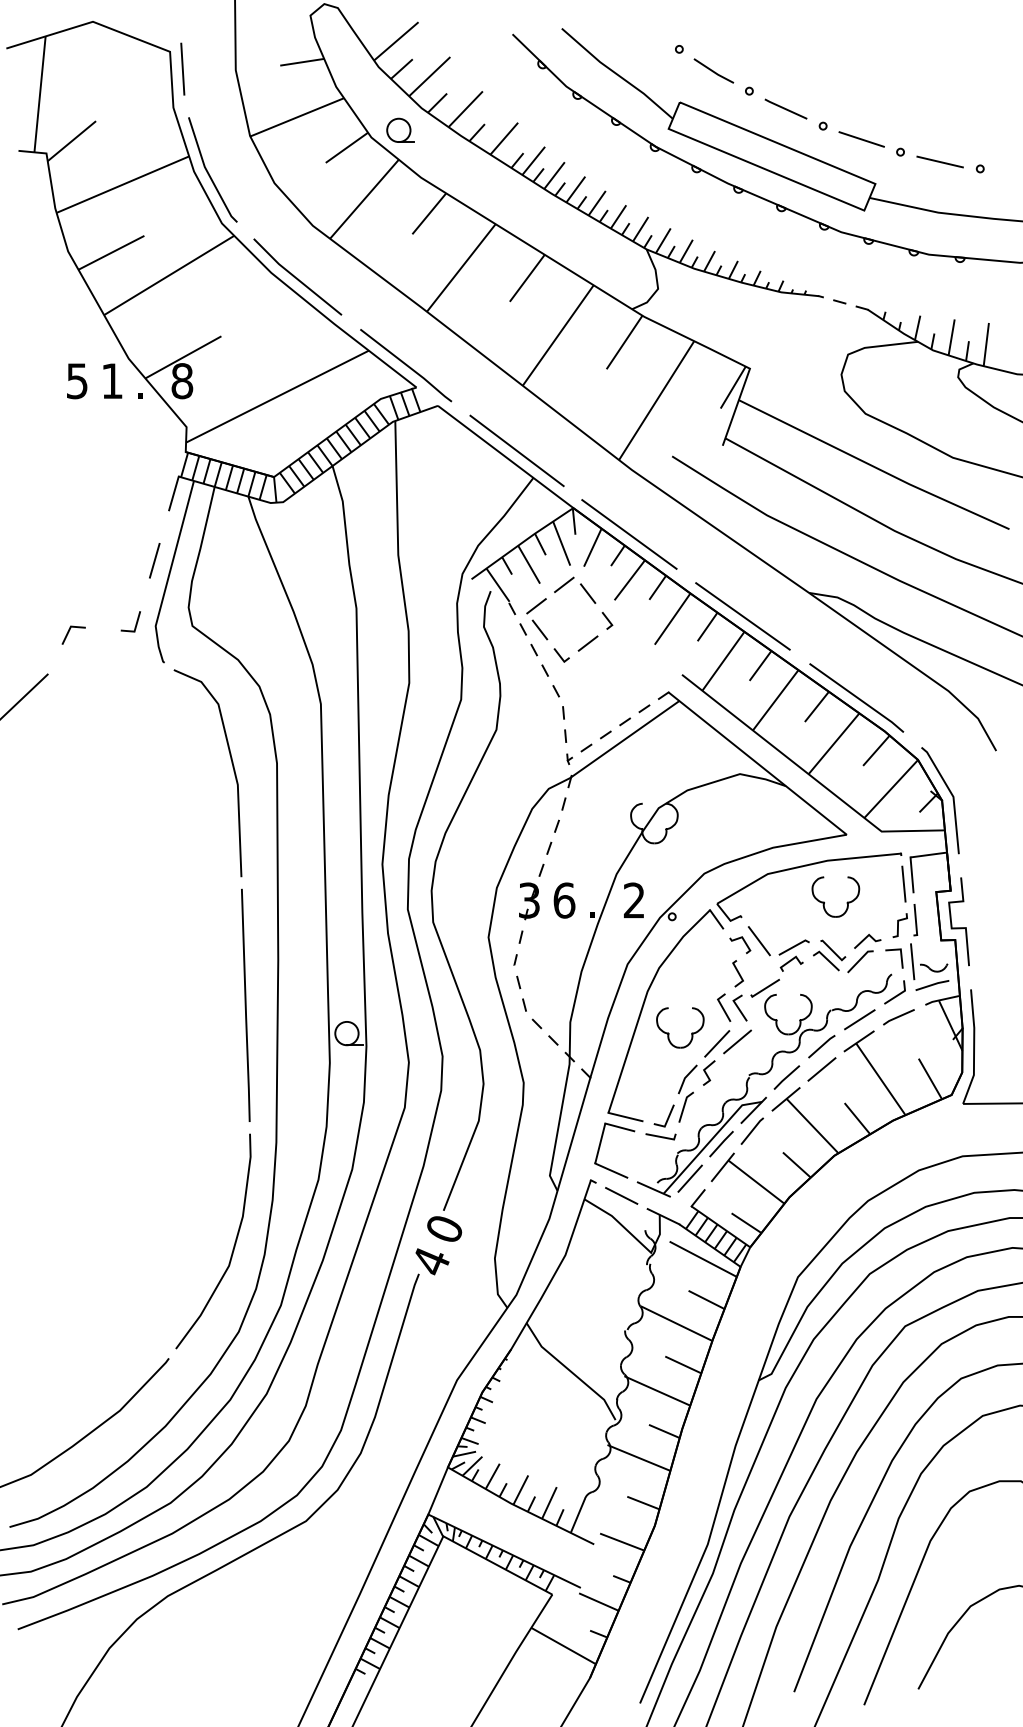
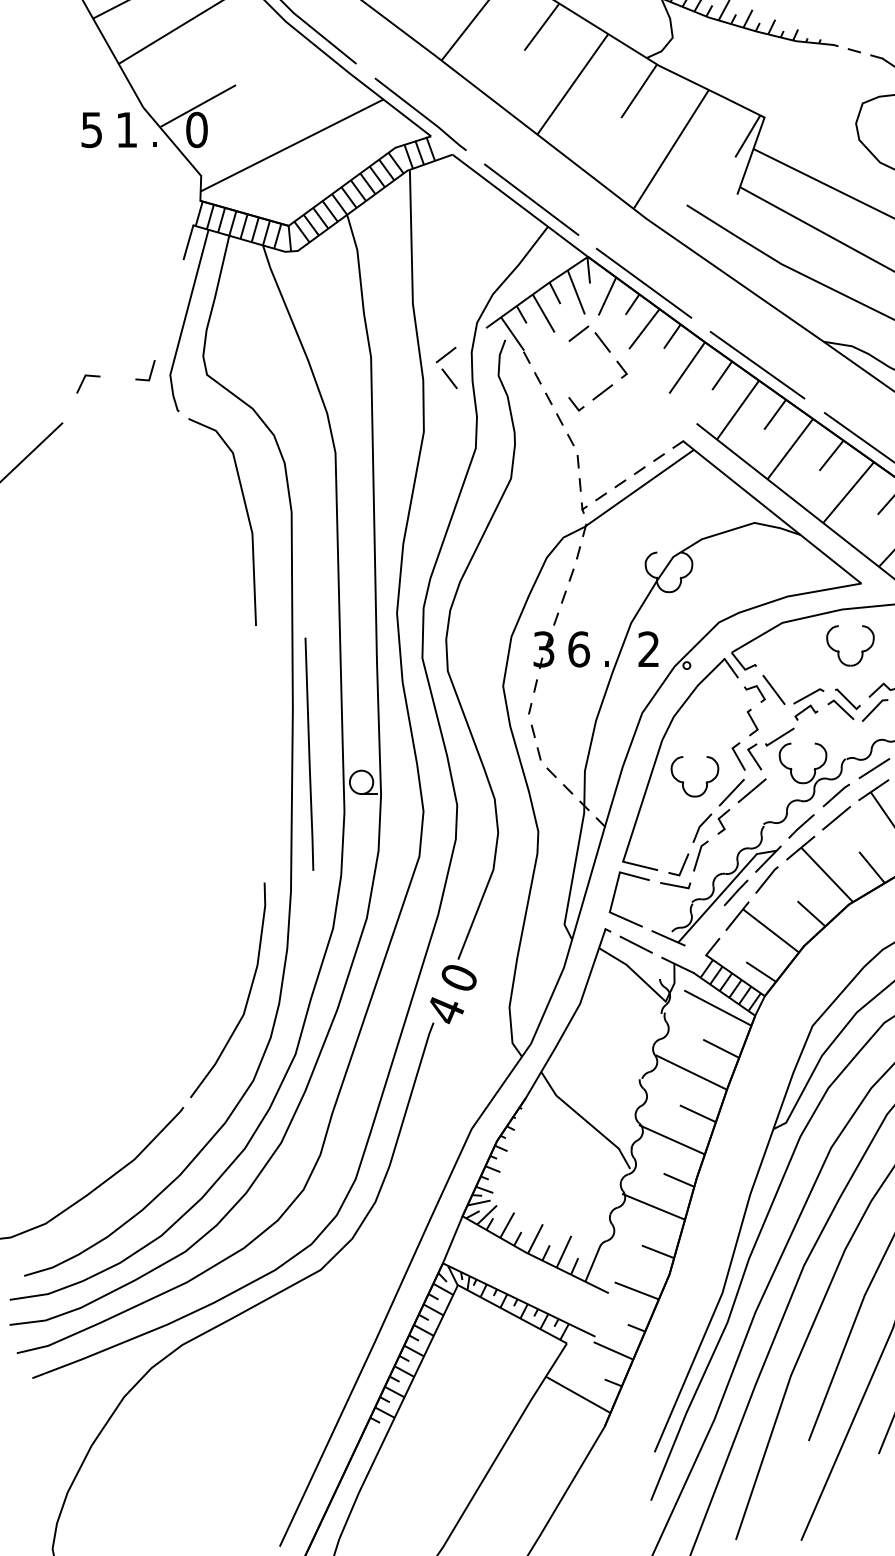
text: (182, 381) -> (197, 130), 8 -> 0
line: (154, 560) -> (169, 309), removed
part: (537, 619) -> (447, 368), moved
line: (245, 1004) -> (309, 753), moved
line: (689, 1178) -> (704, 927), removed

